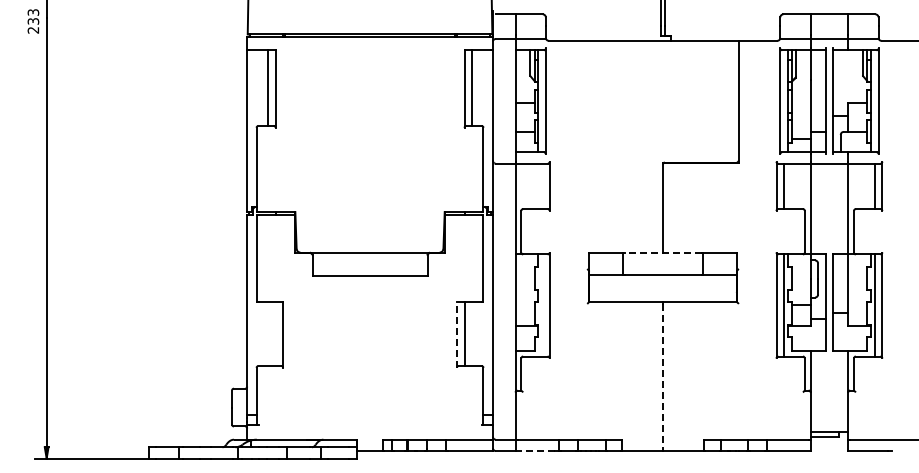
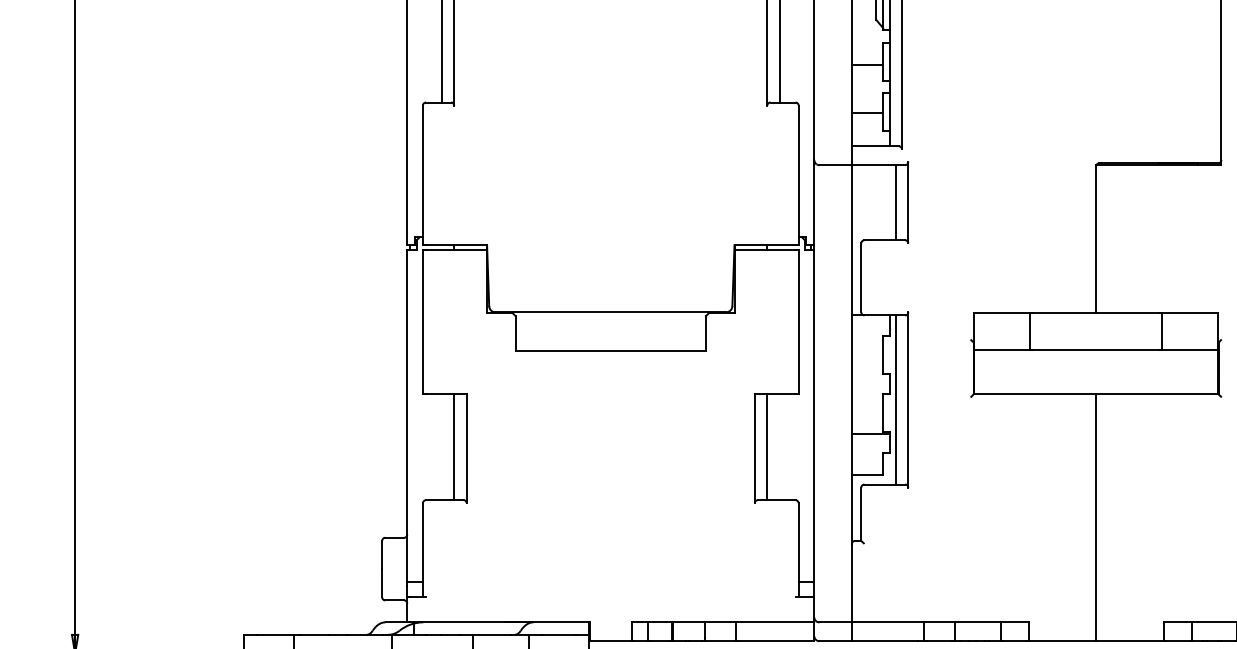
line: (542, 186) -> (896, 202), added
line: (663, 252) -> (1096, 312), dashed -> solid
line: (542, 305) -> (896, 400), added
line: (275, 333) -> (454, 446), added
line: (457, 334) -> (755, 448), dashed -> solid
line: (663, 377) -> (1096, 519), dashed -> solid
line: (535, 451) -> (884, 641), dashed -> solid

